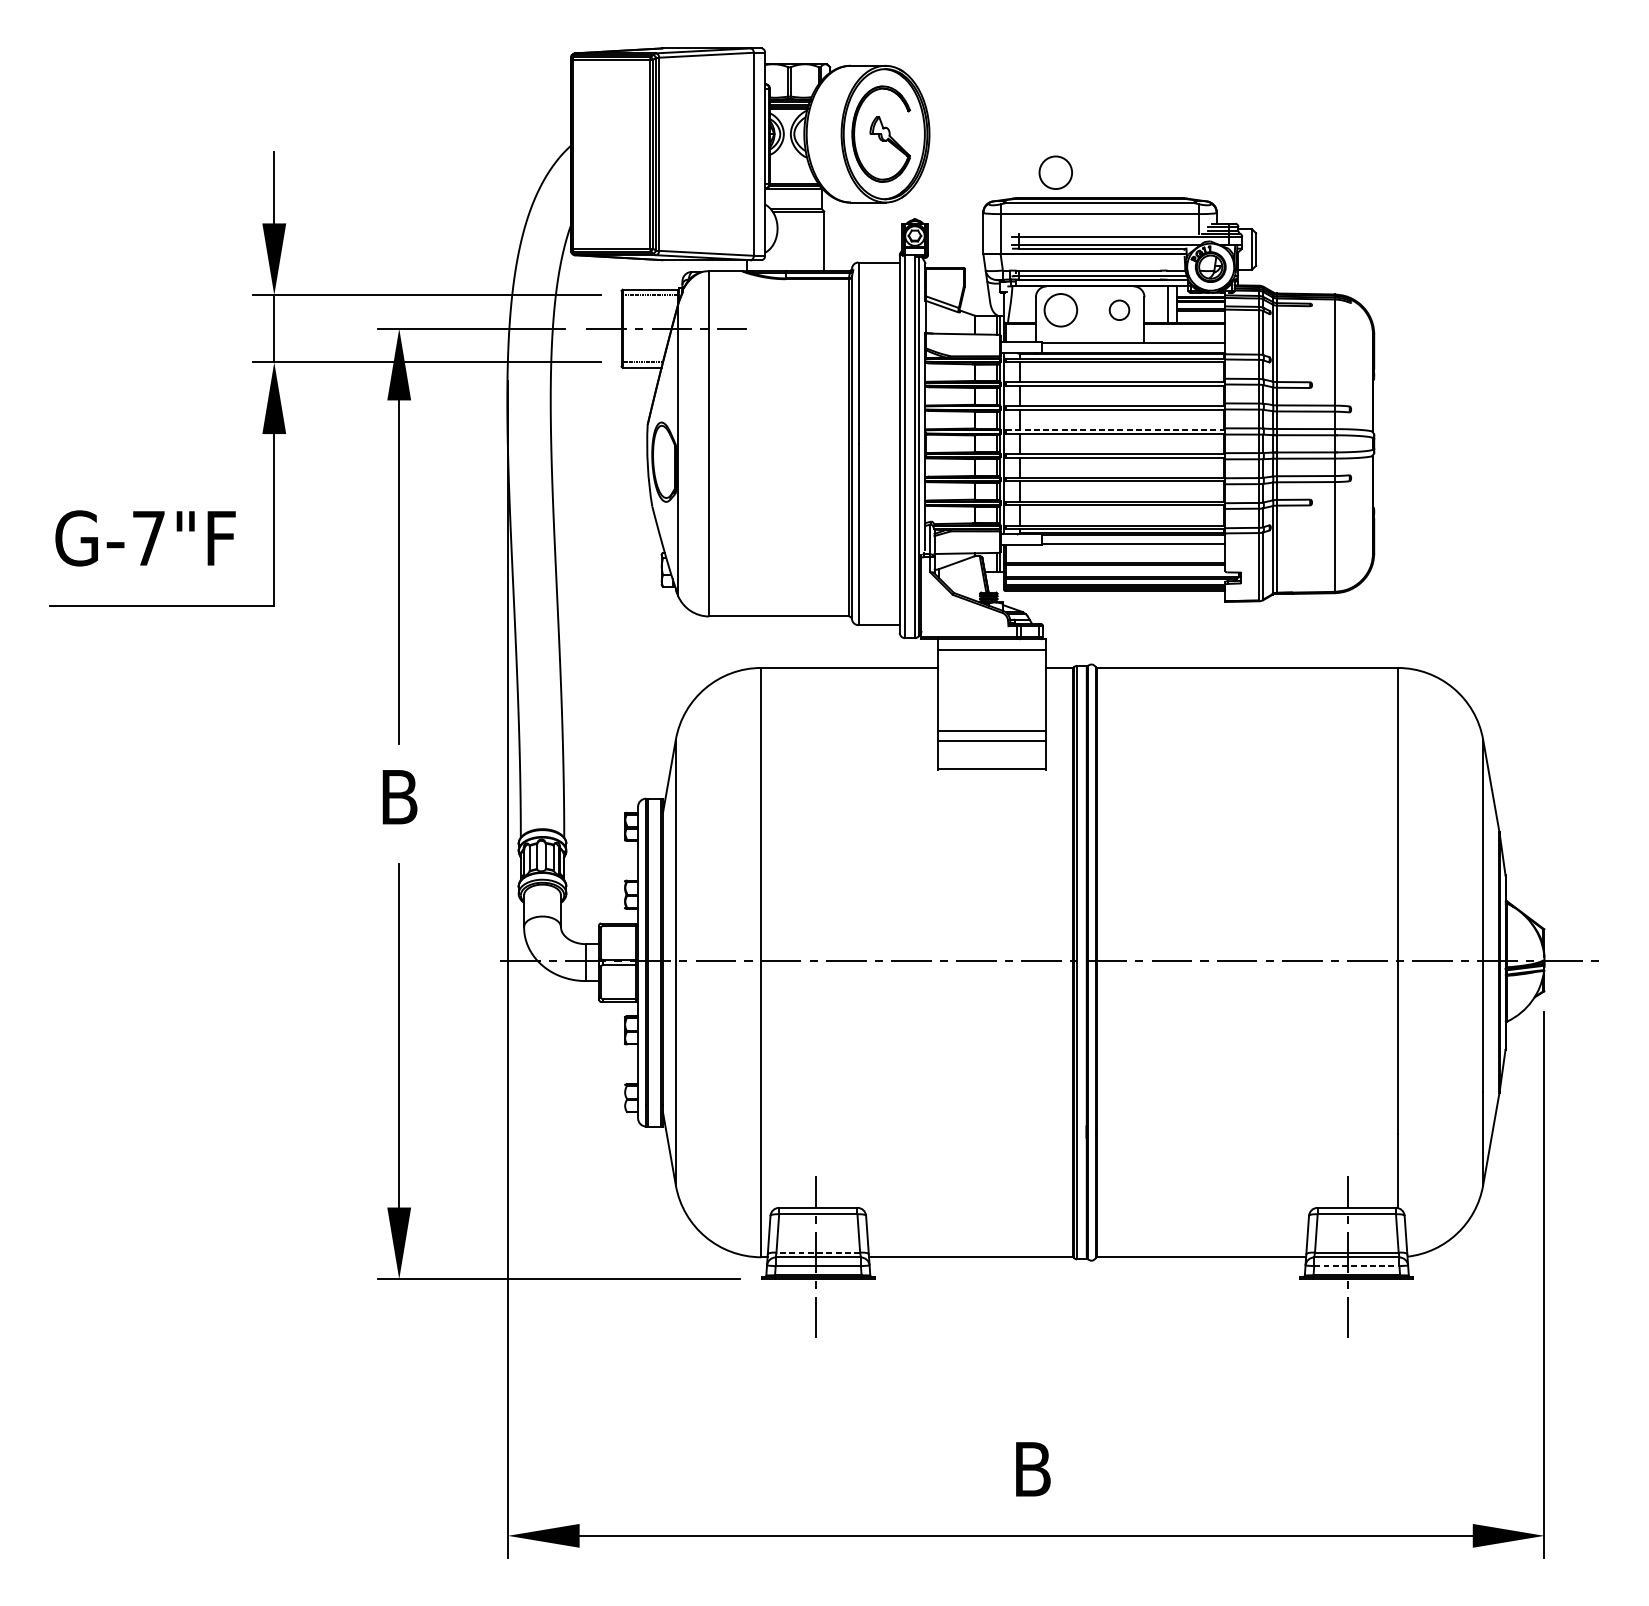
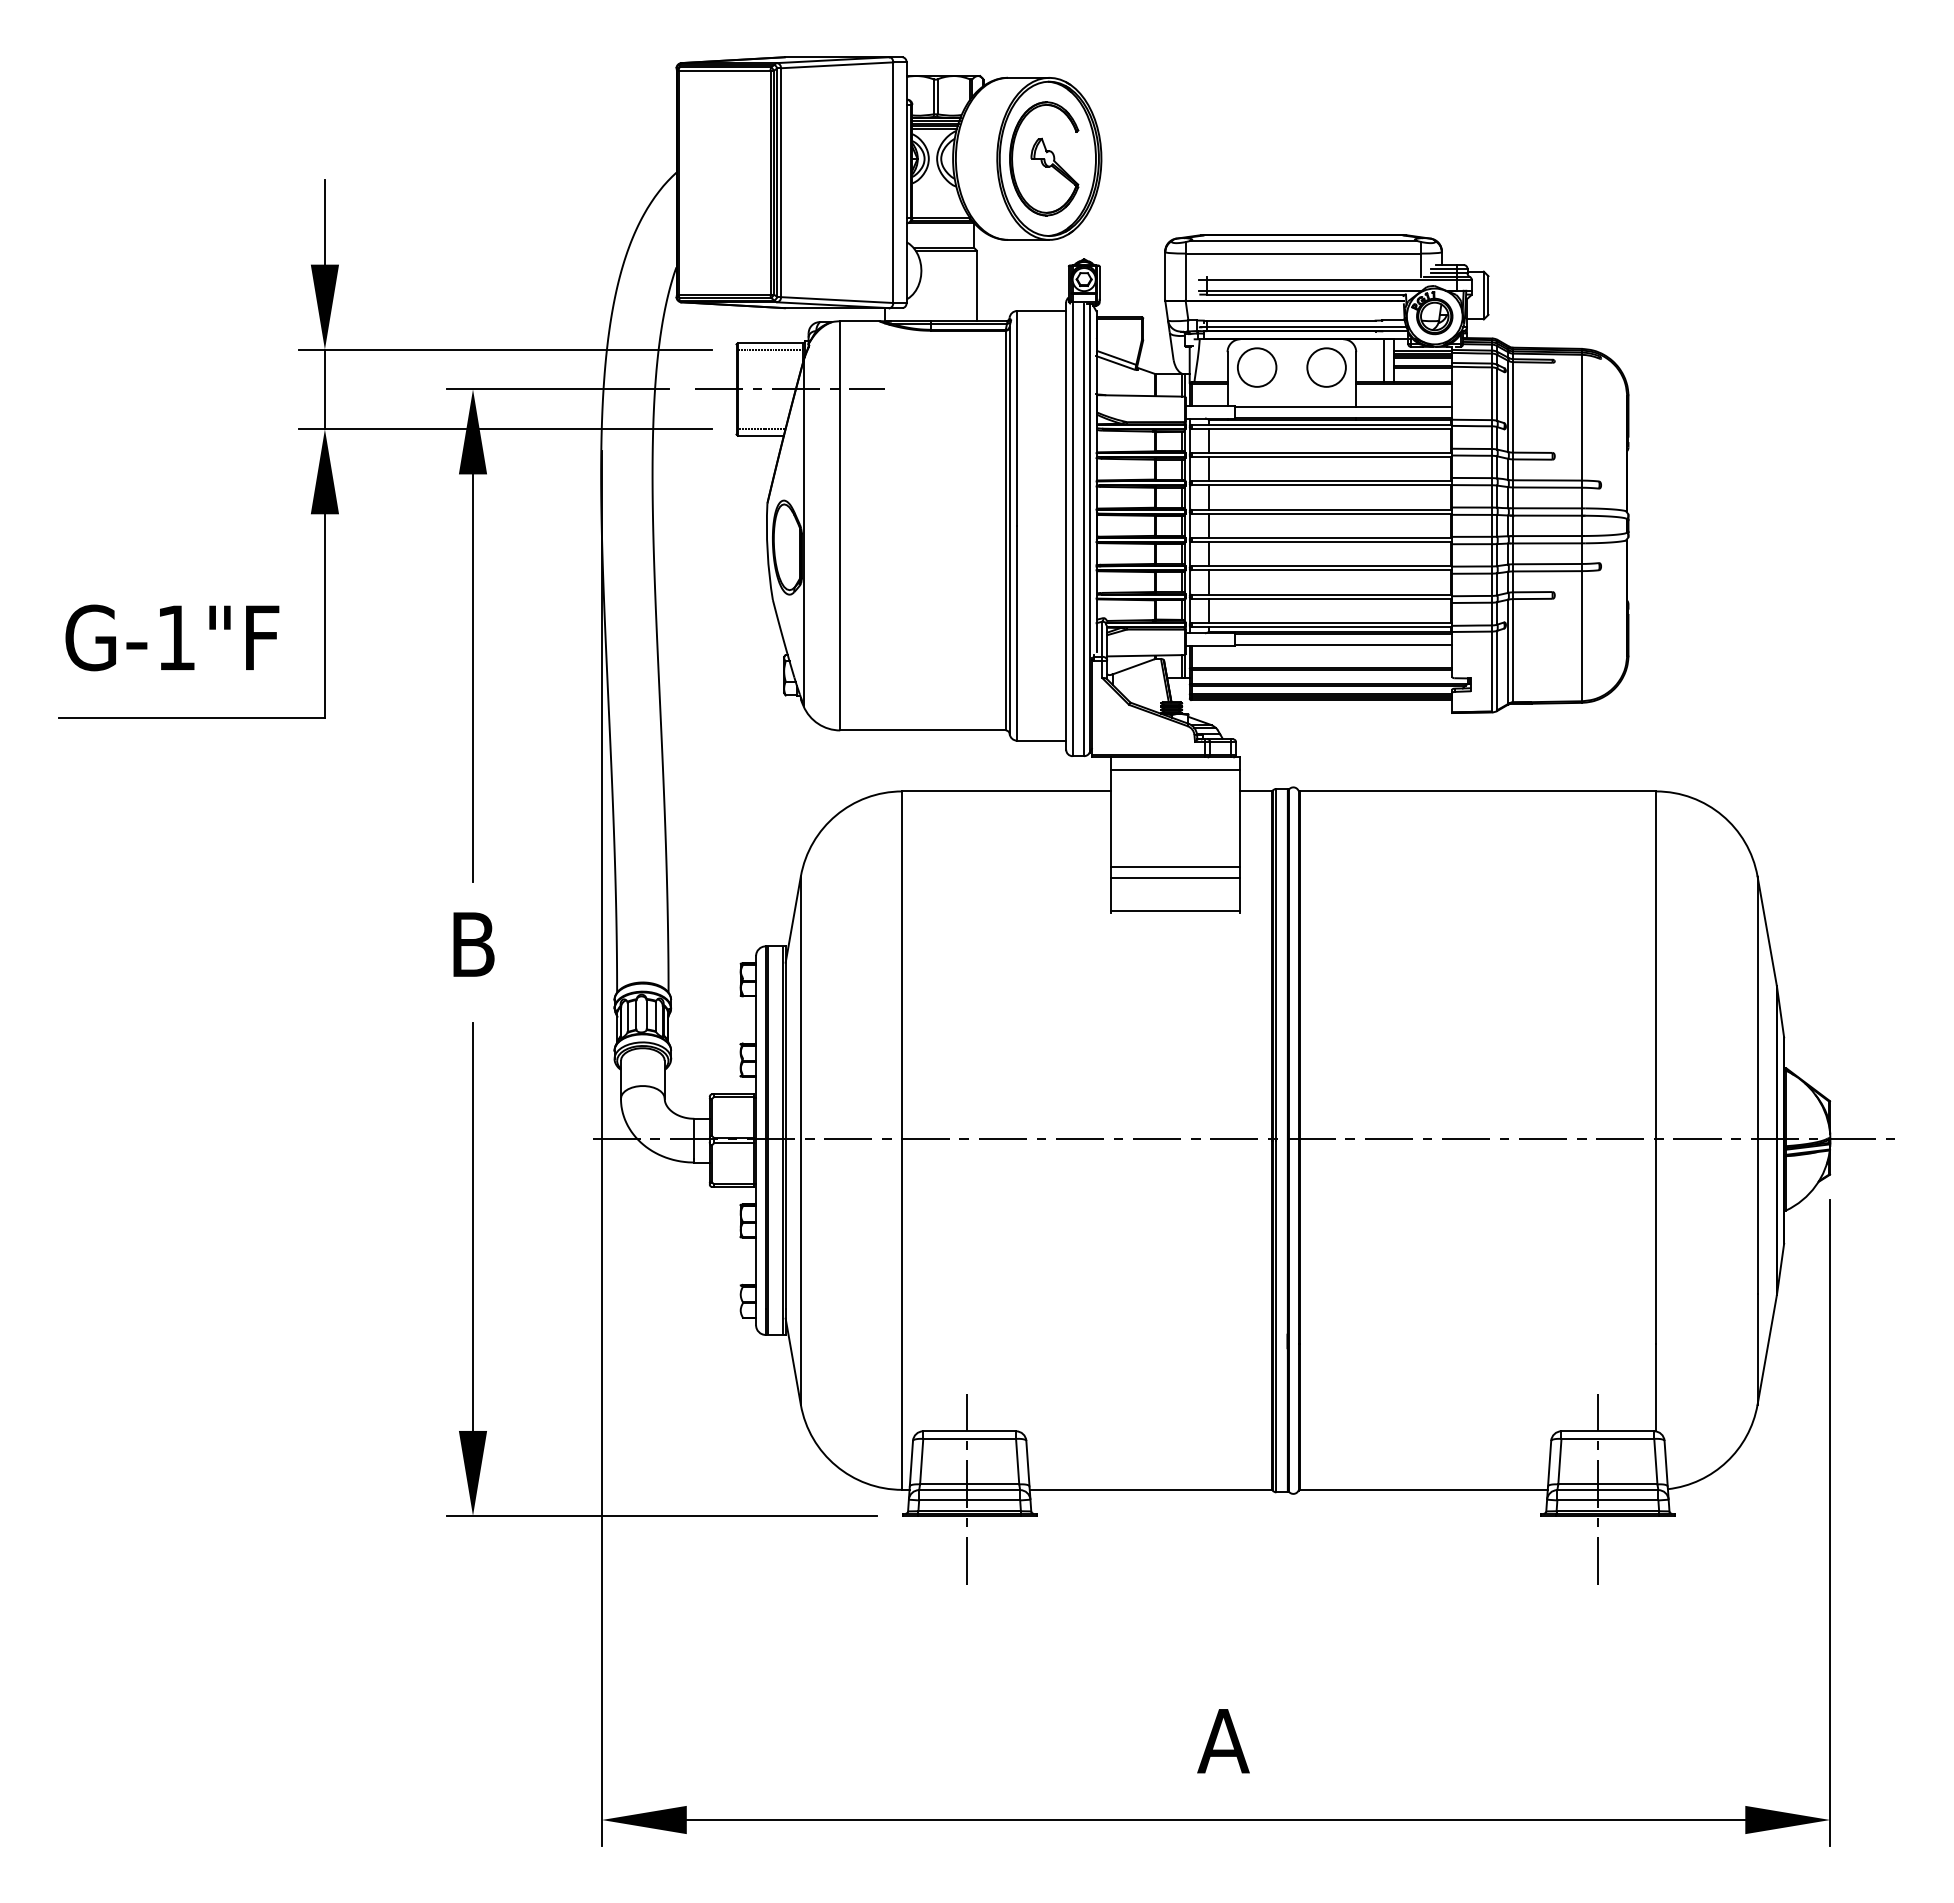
circle: (1056, 172) -> (1251, 204), removed
circle: (1119, 310) -> (1326, 367), size x1.67
line: (1115, 430) -> (1321, 509), dashed -> solid
text: (148, 538) -> (175, 637), G-7"F -> G-1"F
line: (818, 1252) -> (969, 1484), dashed -> solid
line: (1356, 1266) -> (1607, 1500), dashed -> solid
text: (1032, 1469) -> (1223, 1741), B -> A

